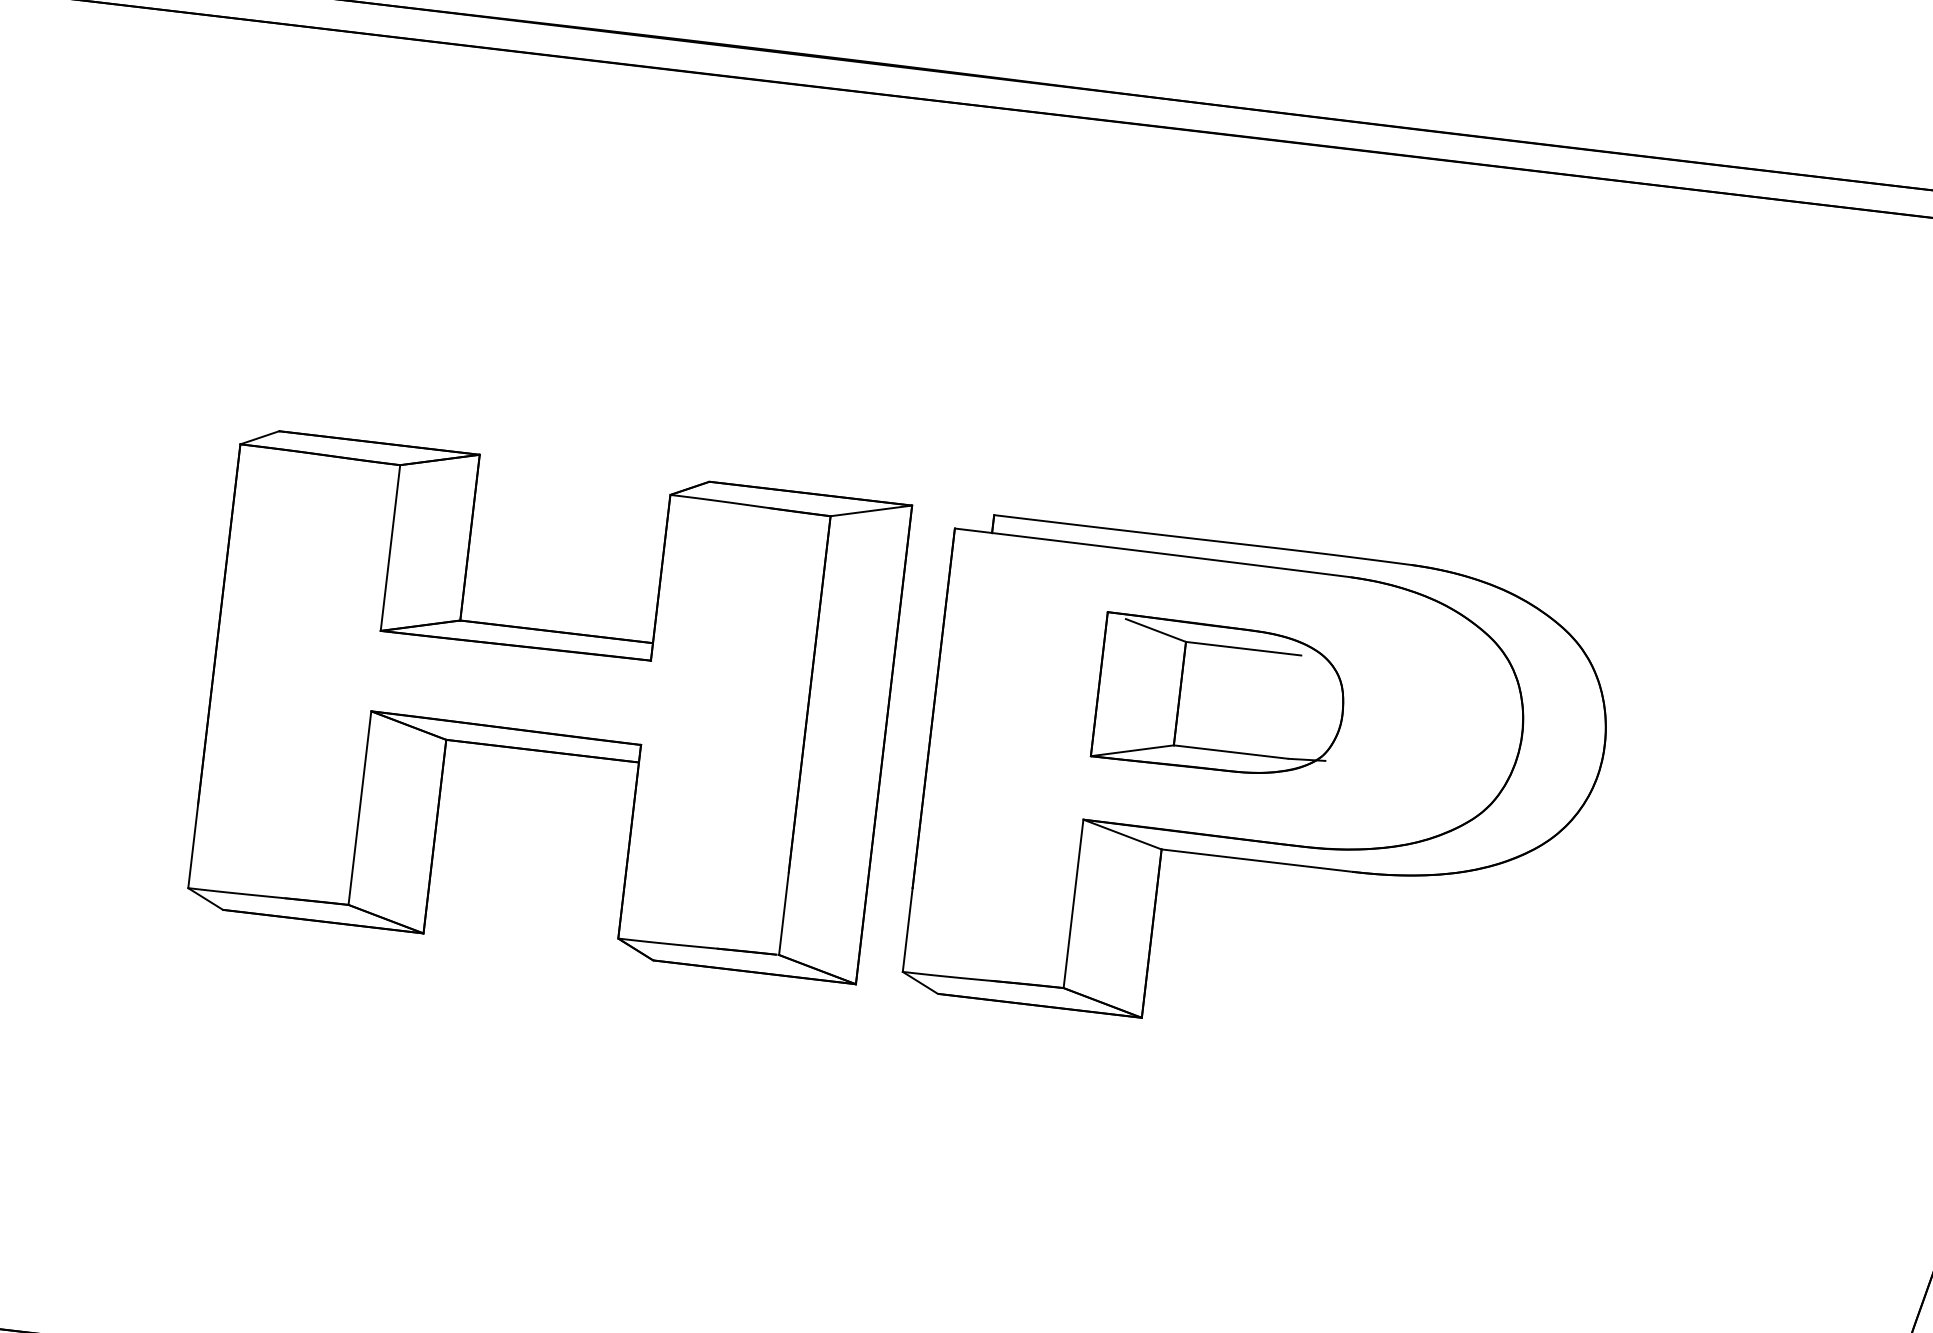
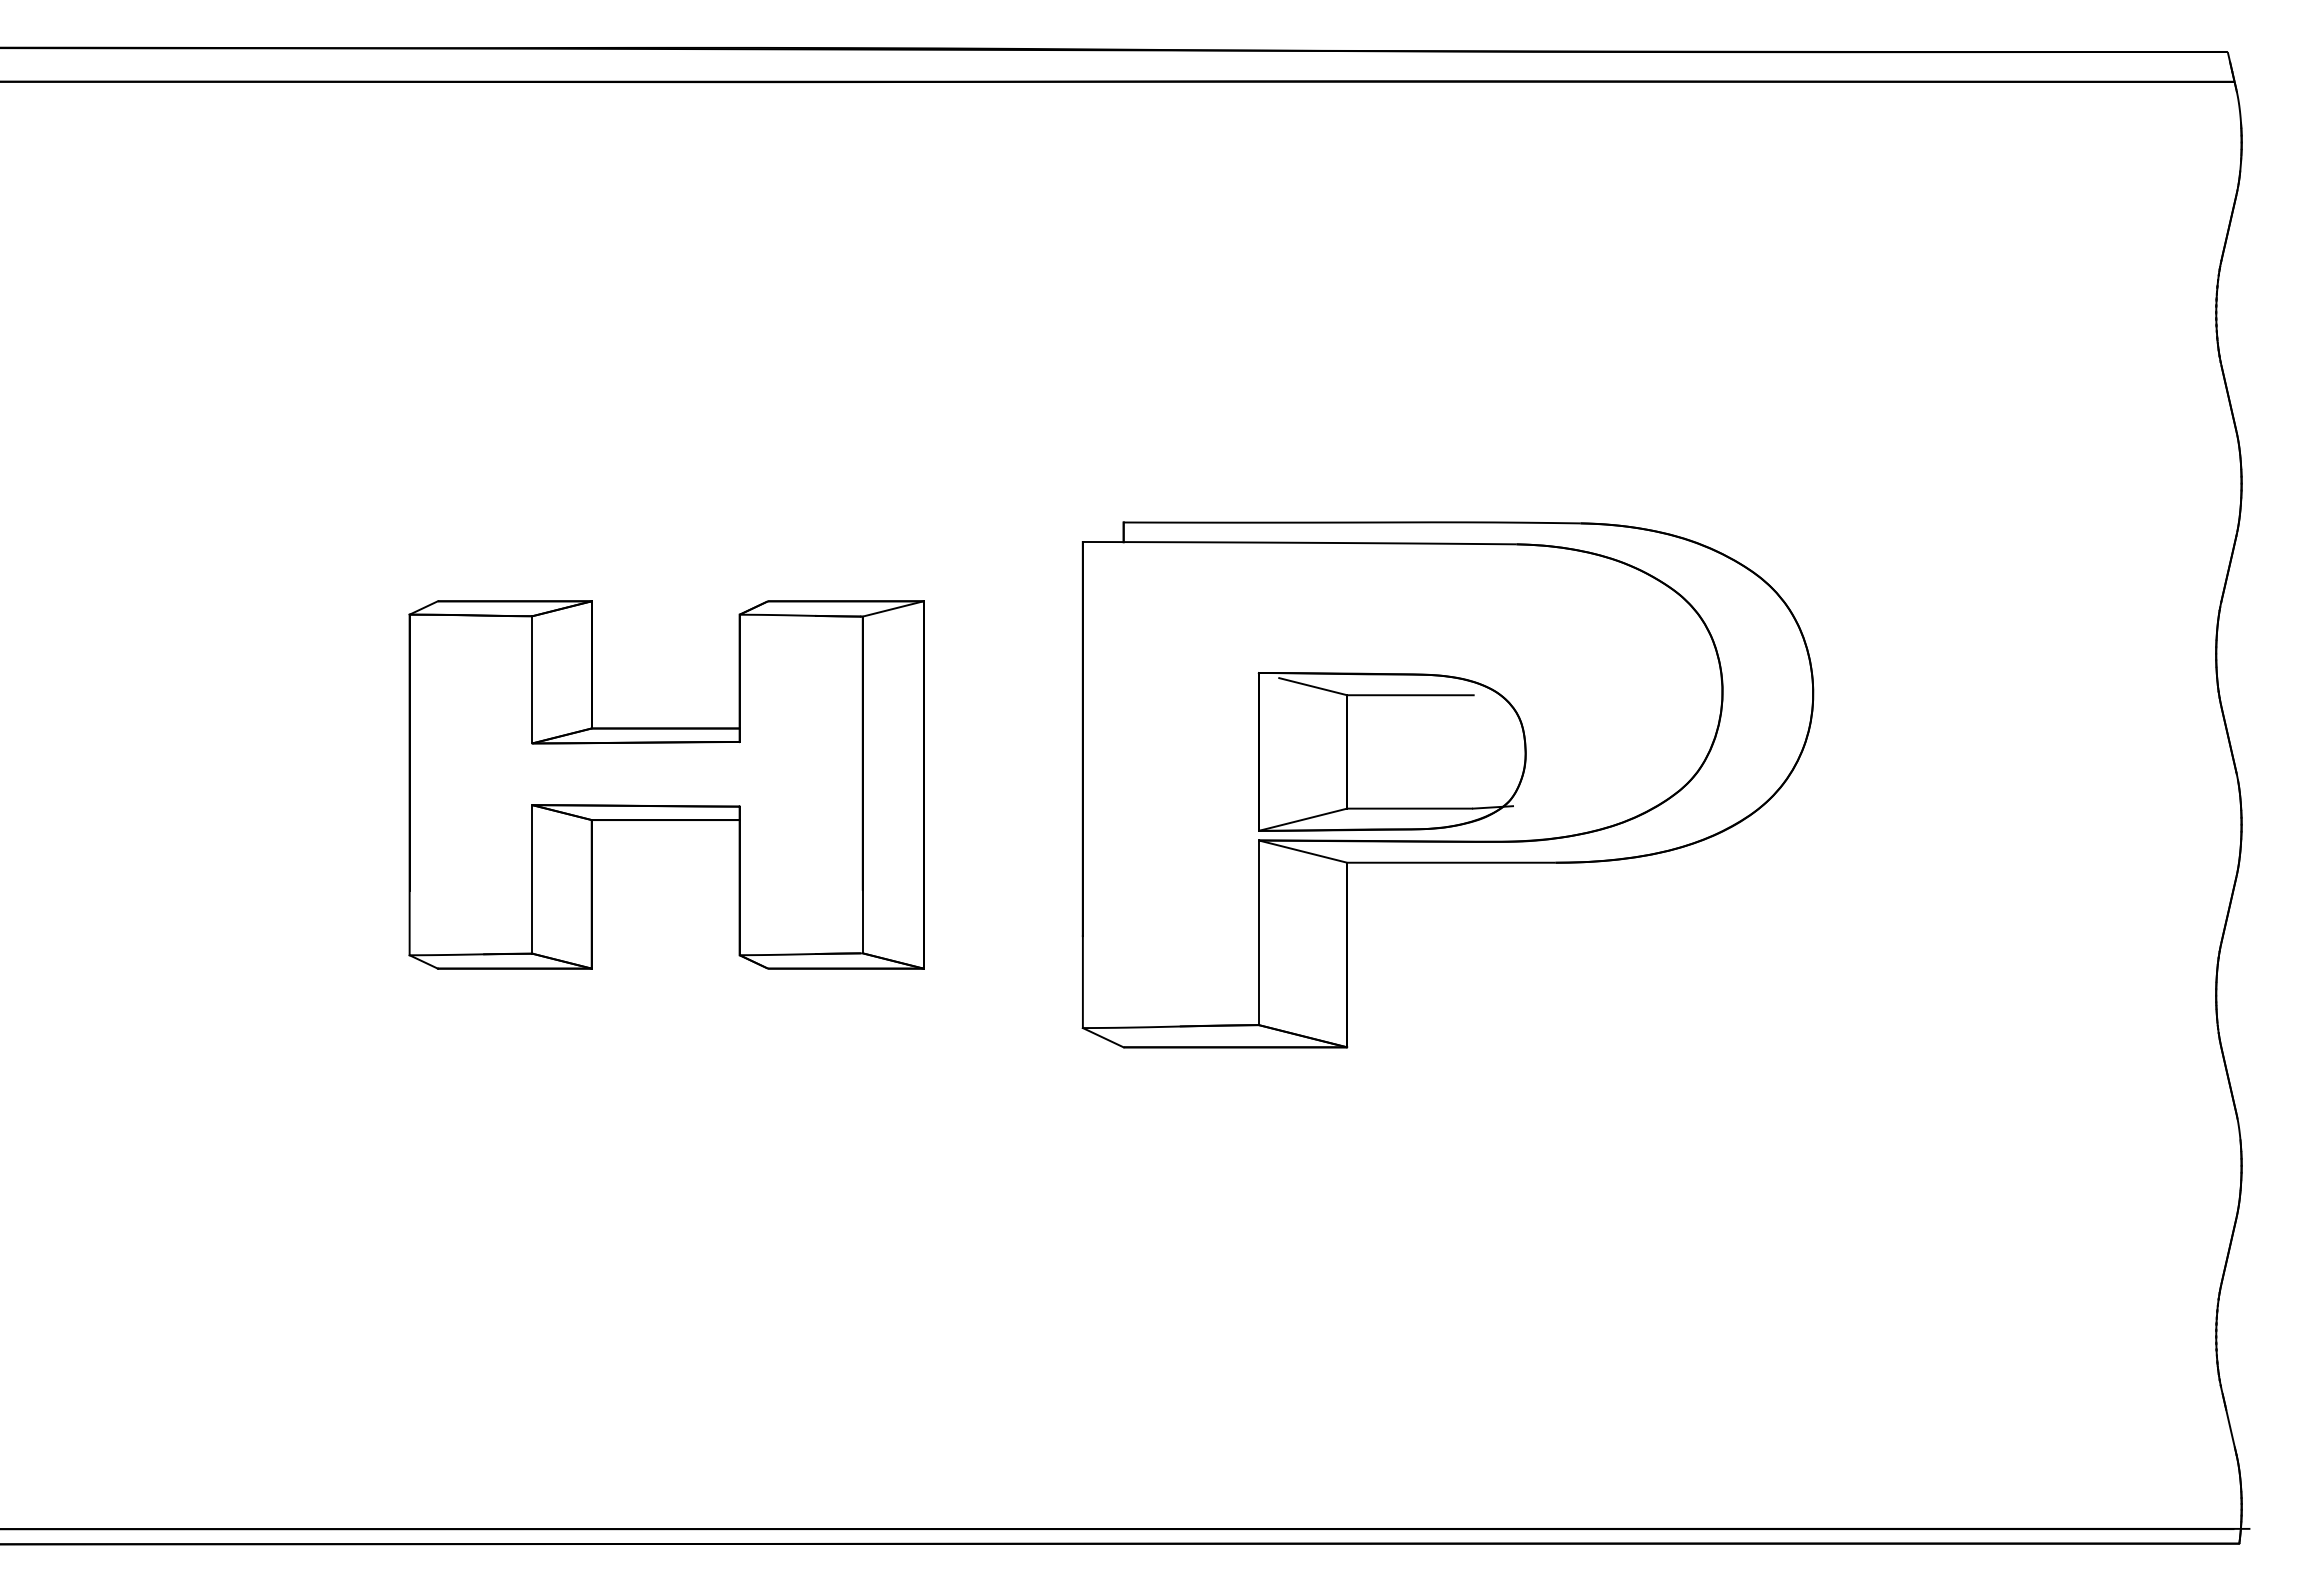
part: (1220, 697) -> (1391, 751), moved
part: (549, 705) -> (666, 784), size x0.7

